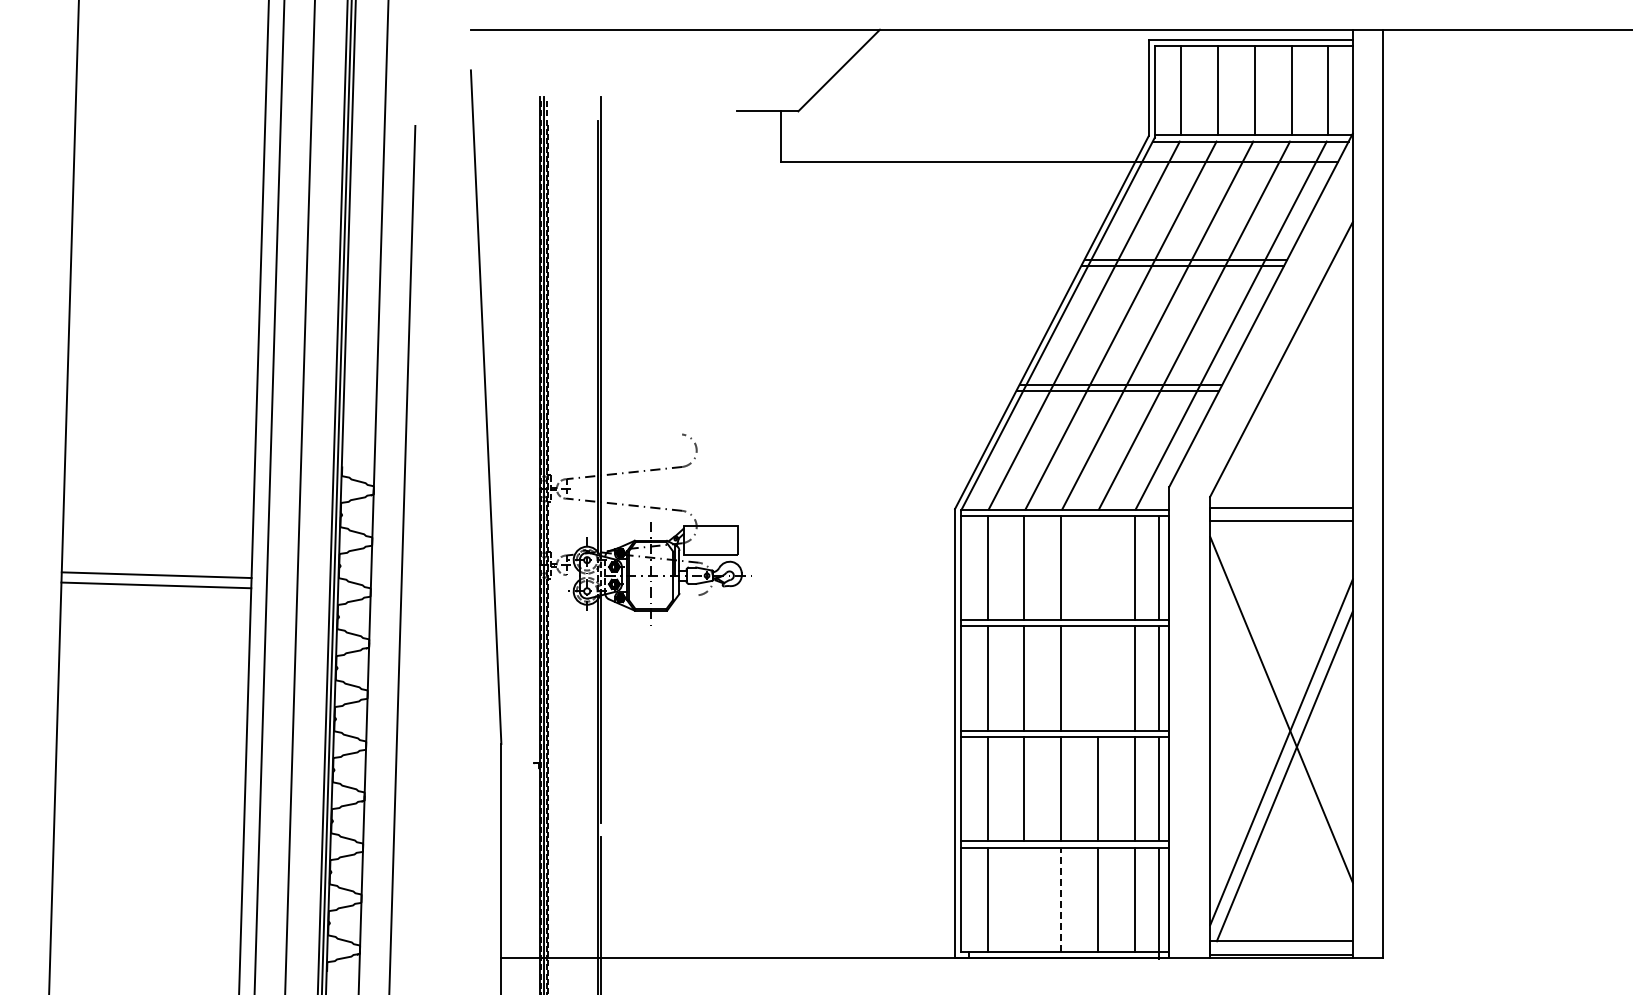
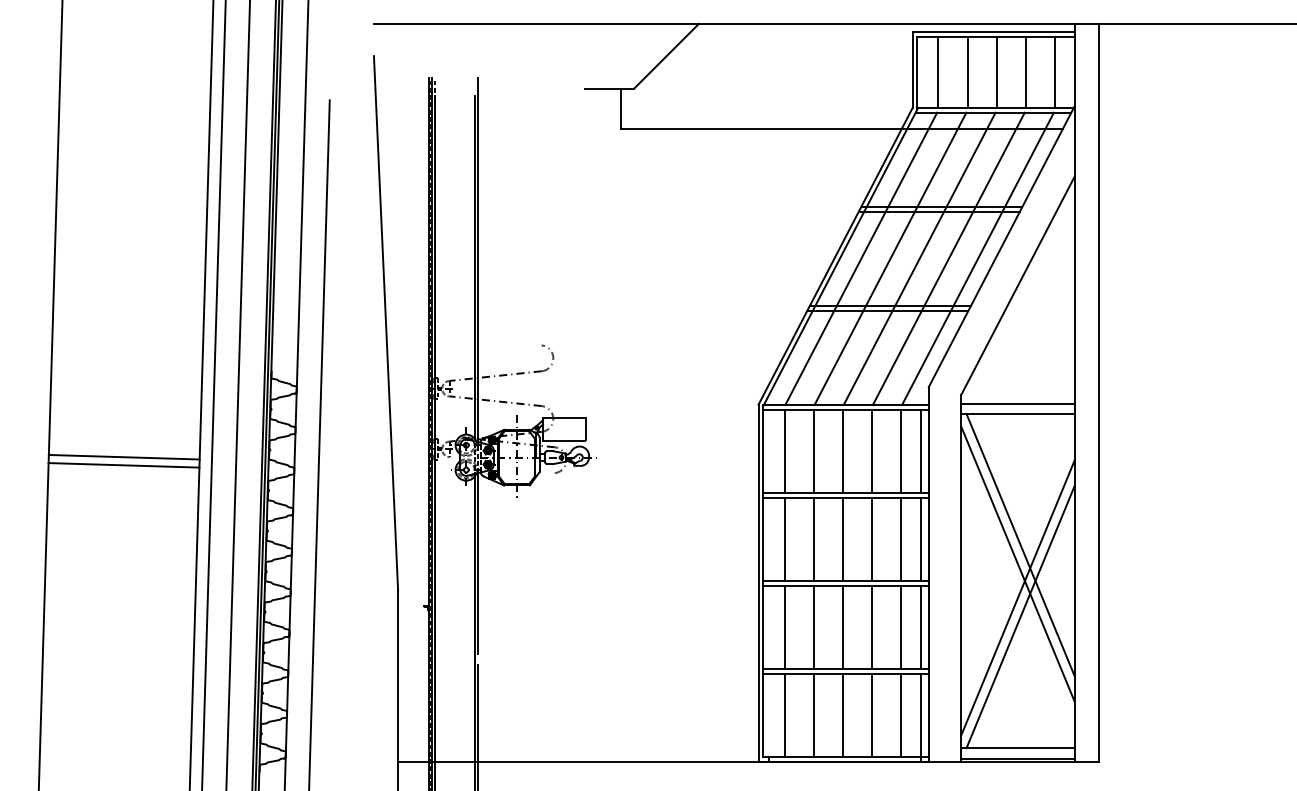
line: (1097, 567) -> (871, 451), added
line: (1097, 678) -> (871, 539), added
line: (1284, 685) -> (1020, 544), added
line: (1024, 899) -> (813, 714), added
line: (1061, 899) -> (843, 714), dashed -> solid

